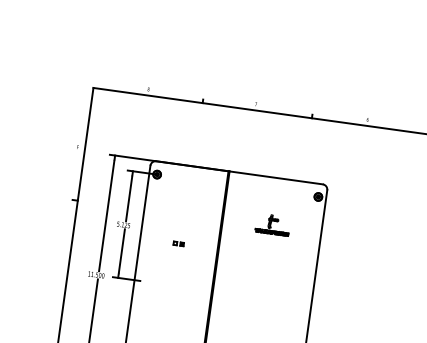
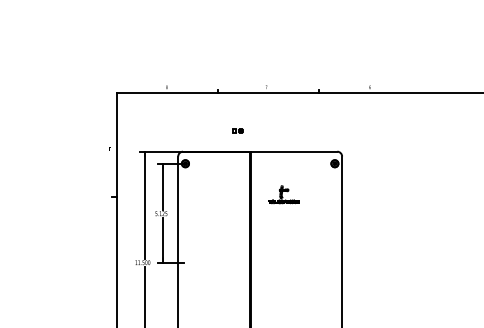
part: (272, 224) -> (283, 194), moved
part: (178, 243) -> (237, 130), moved

